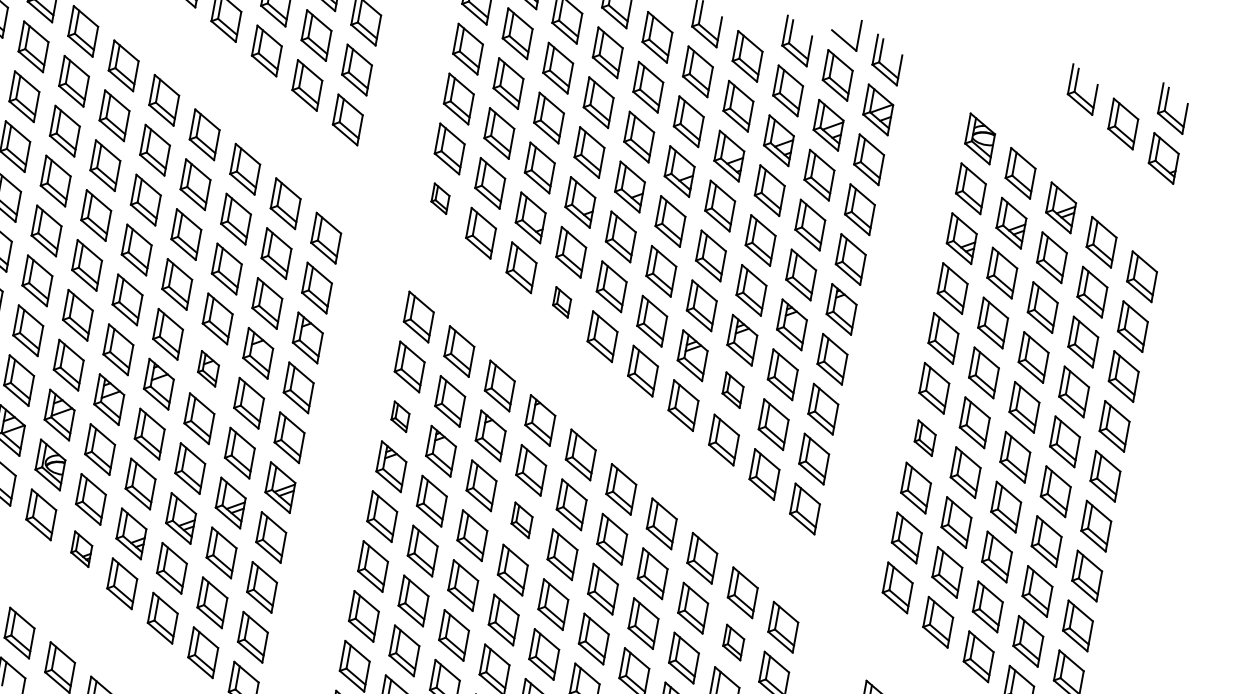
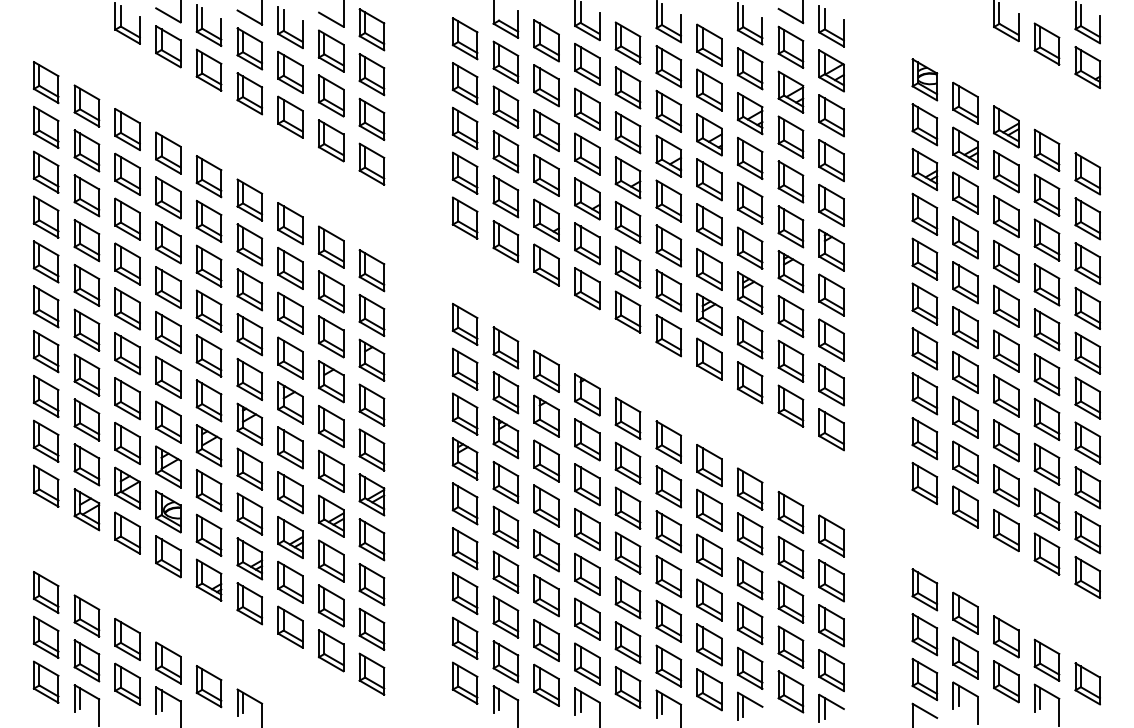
part: (439, 197) -> (464, 217), size x1.67
part: (562, 302) -> (587, 288), size x1.67
part: (208, 368) -> (290, 402), size x1.43
part: (732, 389) -> (749, 337), size x1.43
part: (399, 416) -> (464, 413), size x1.67
part: (924, 437) -> (924, 348), size x1.43
part: (522, 520) -> (587, 484), size x1.43
part: (81, 548) -> (208, 579), size x1.43
part: (733, 641) -> (790, 556), size x1.43

